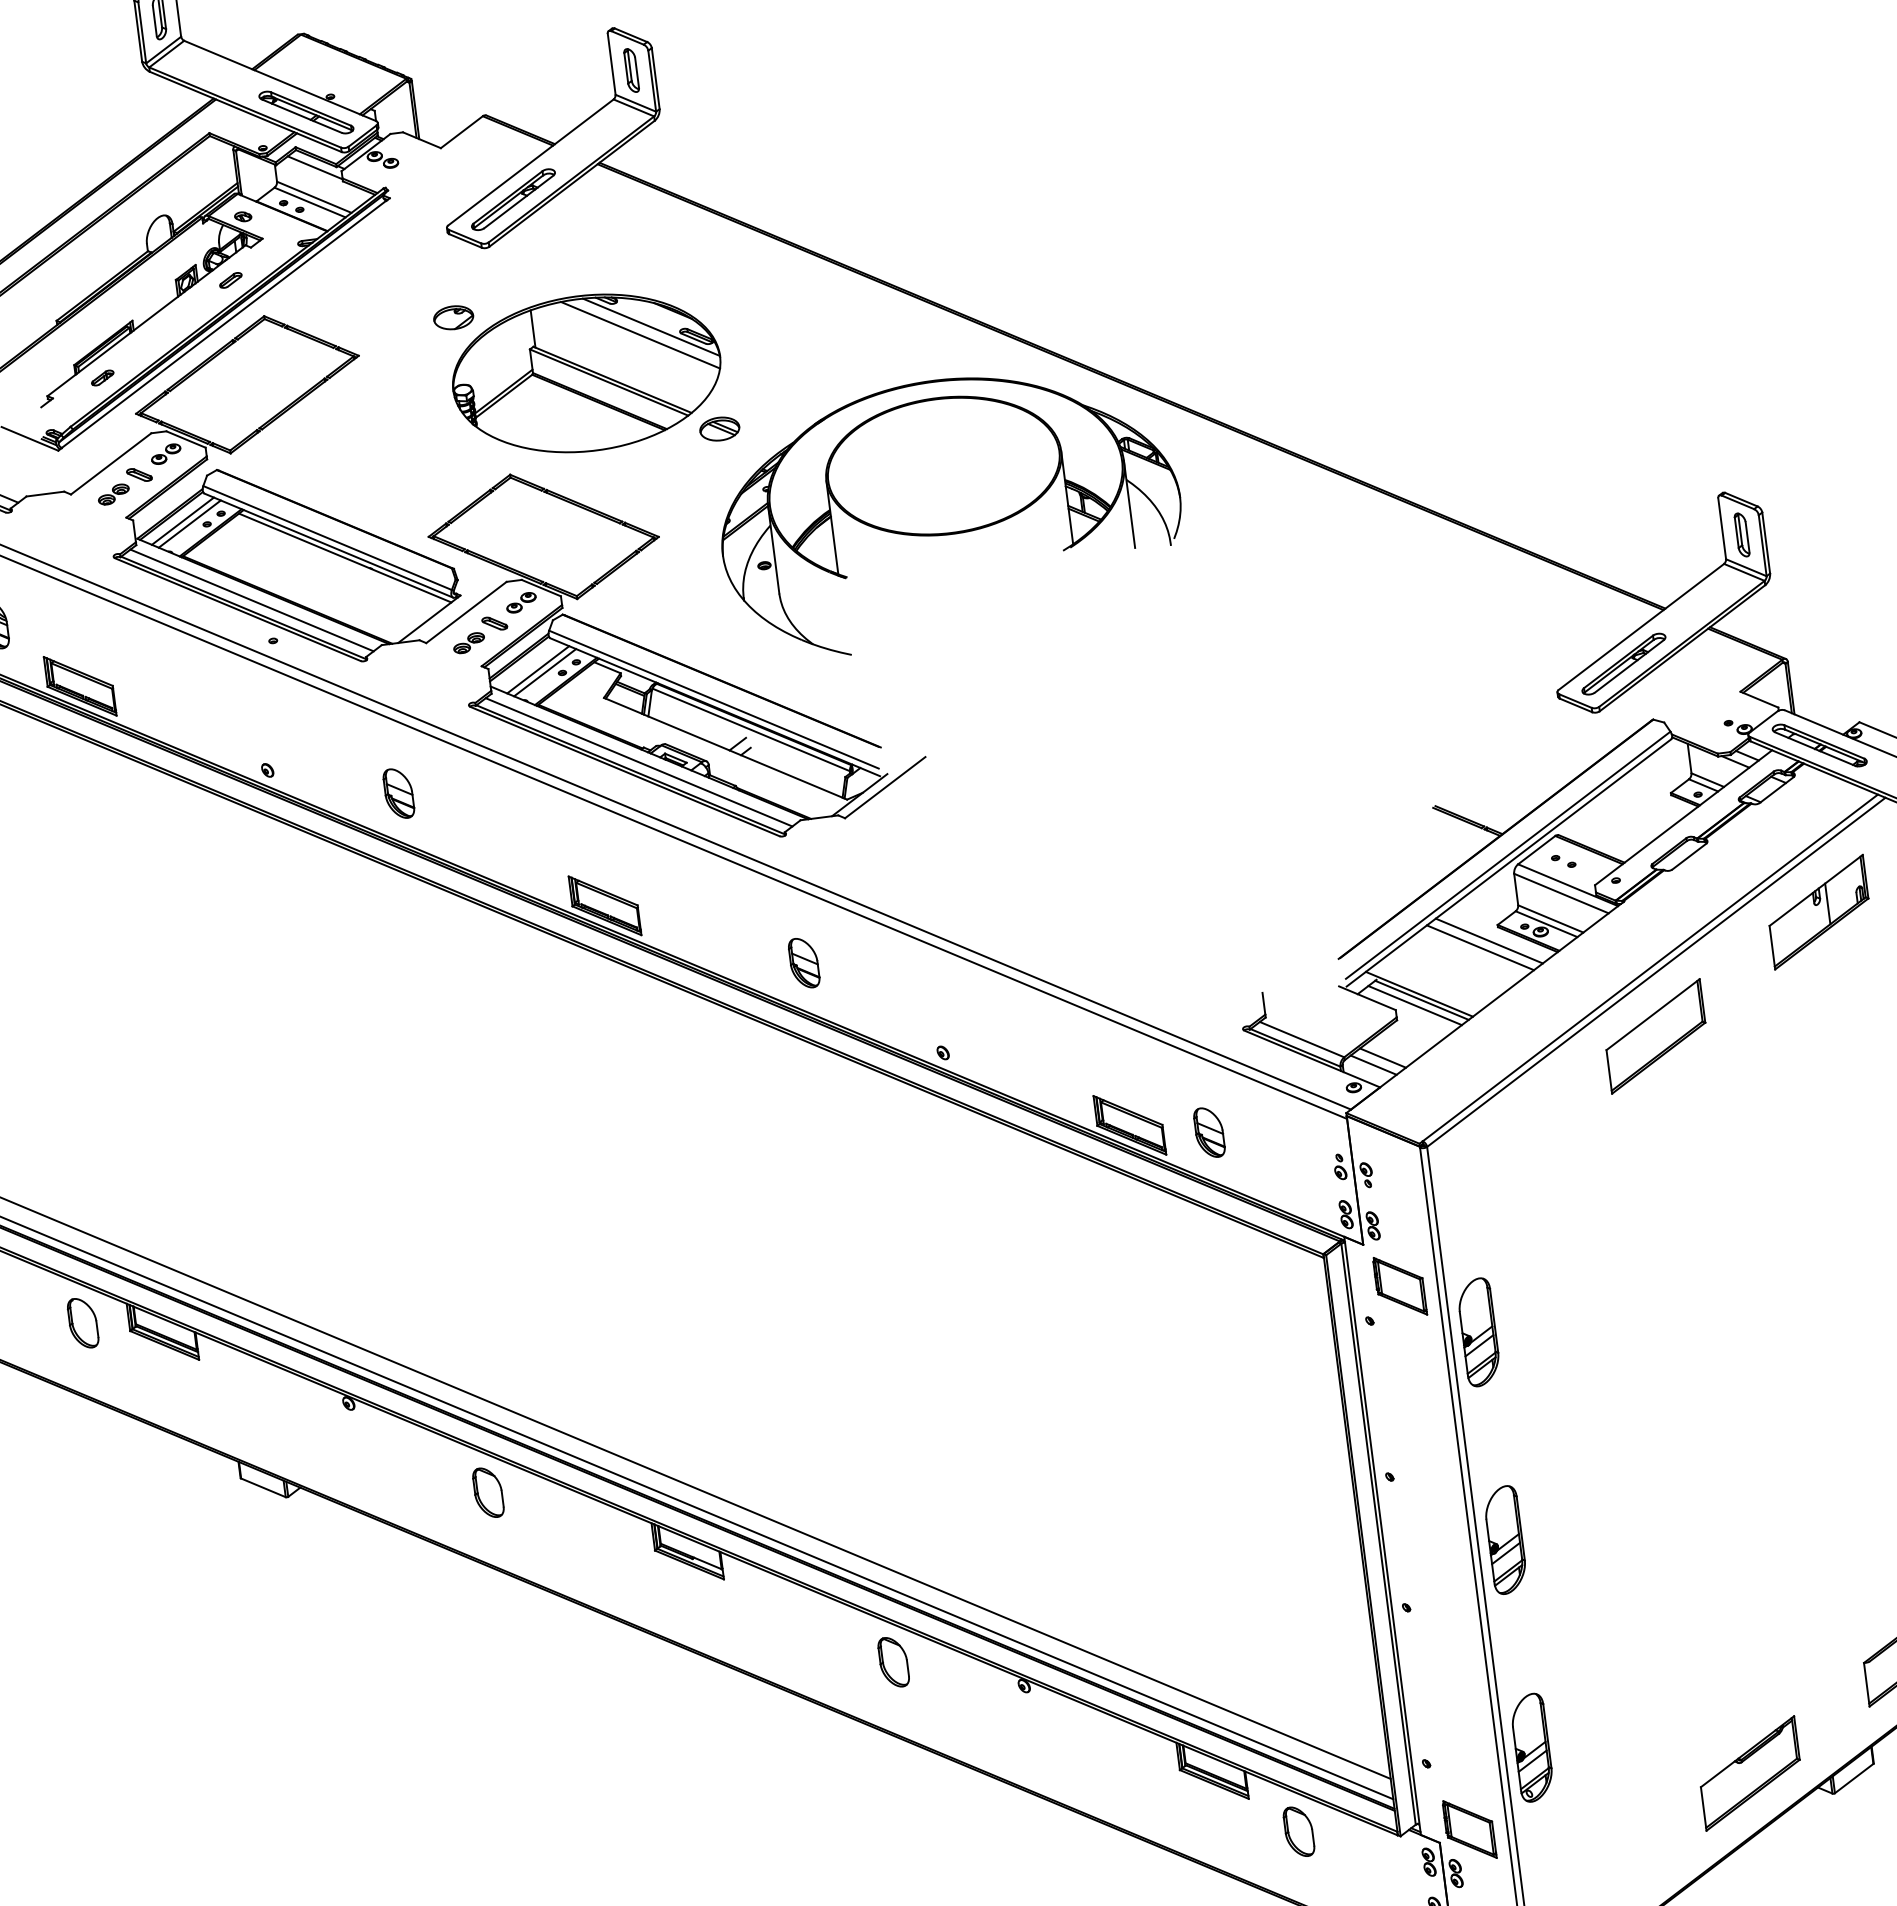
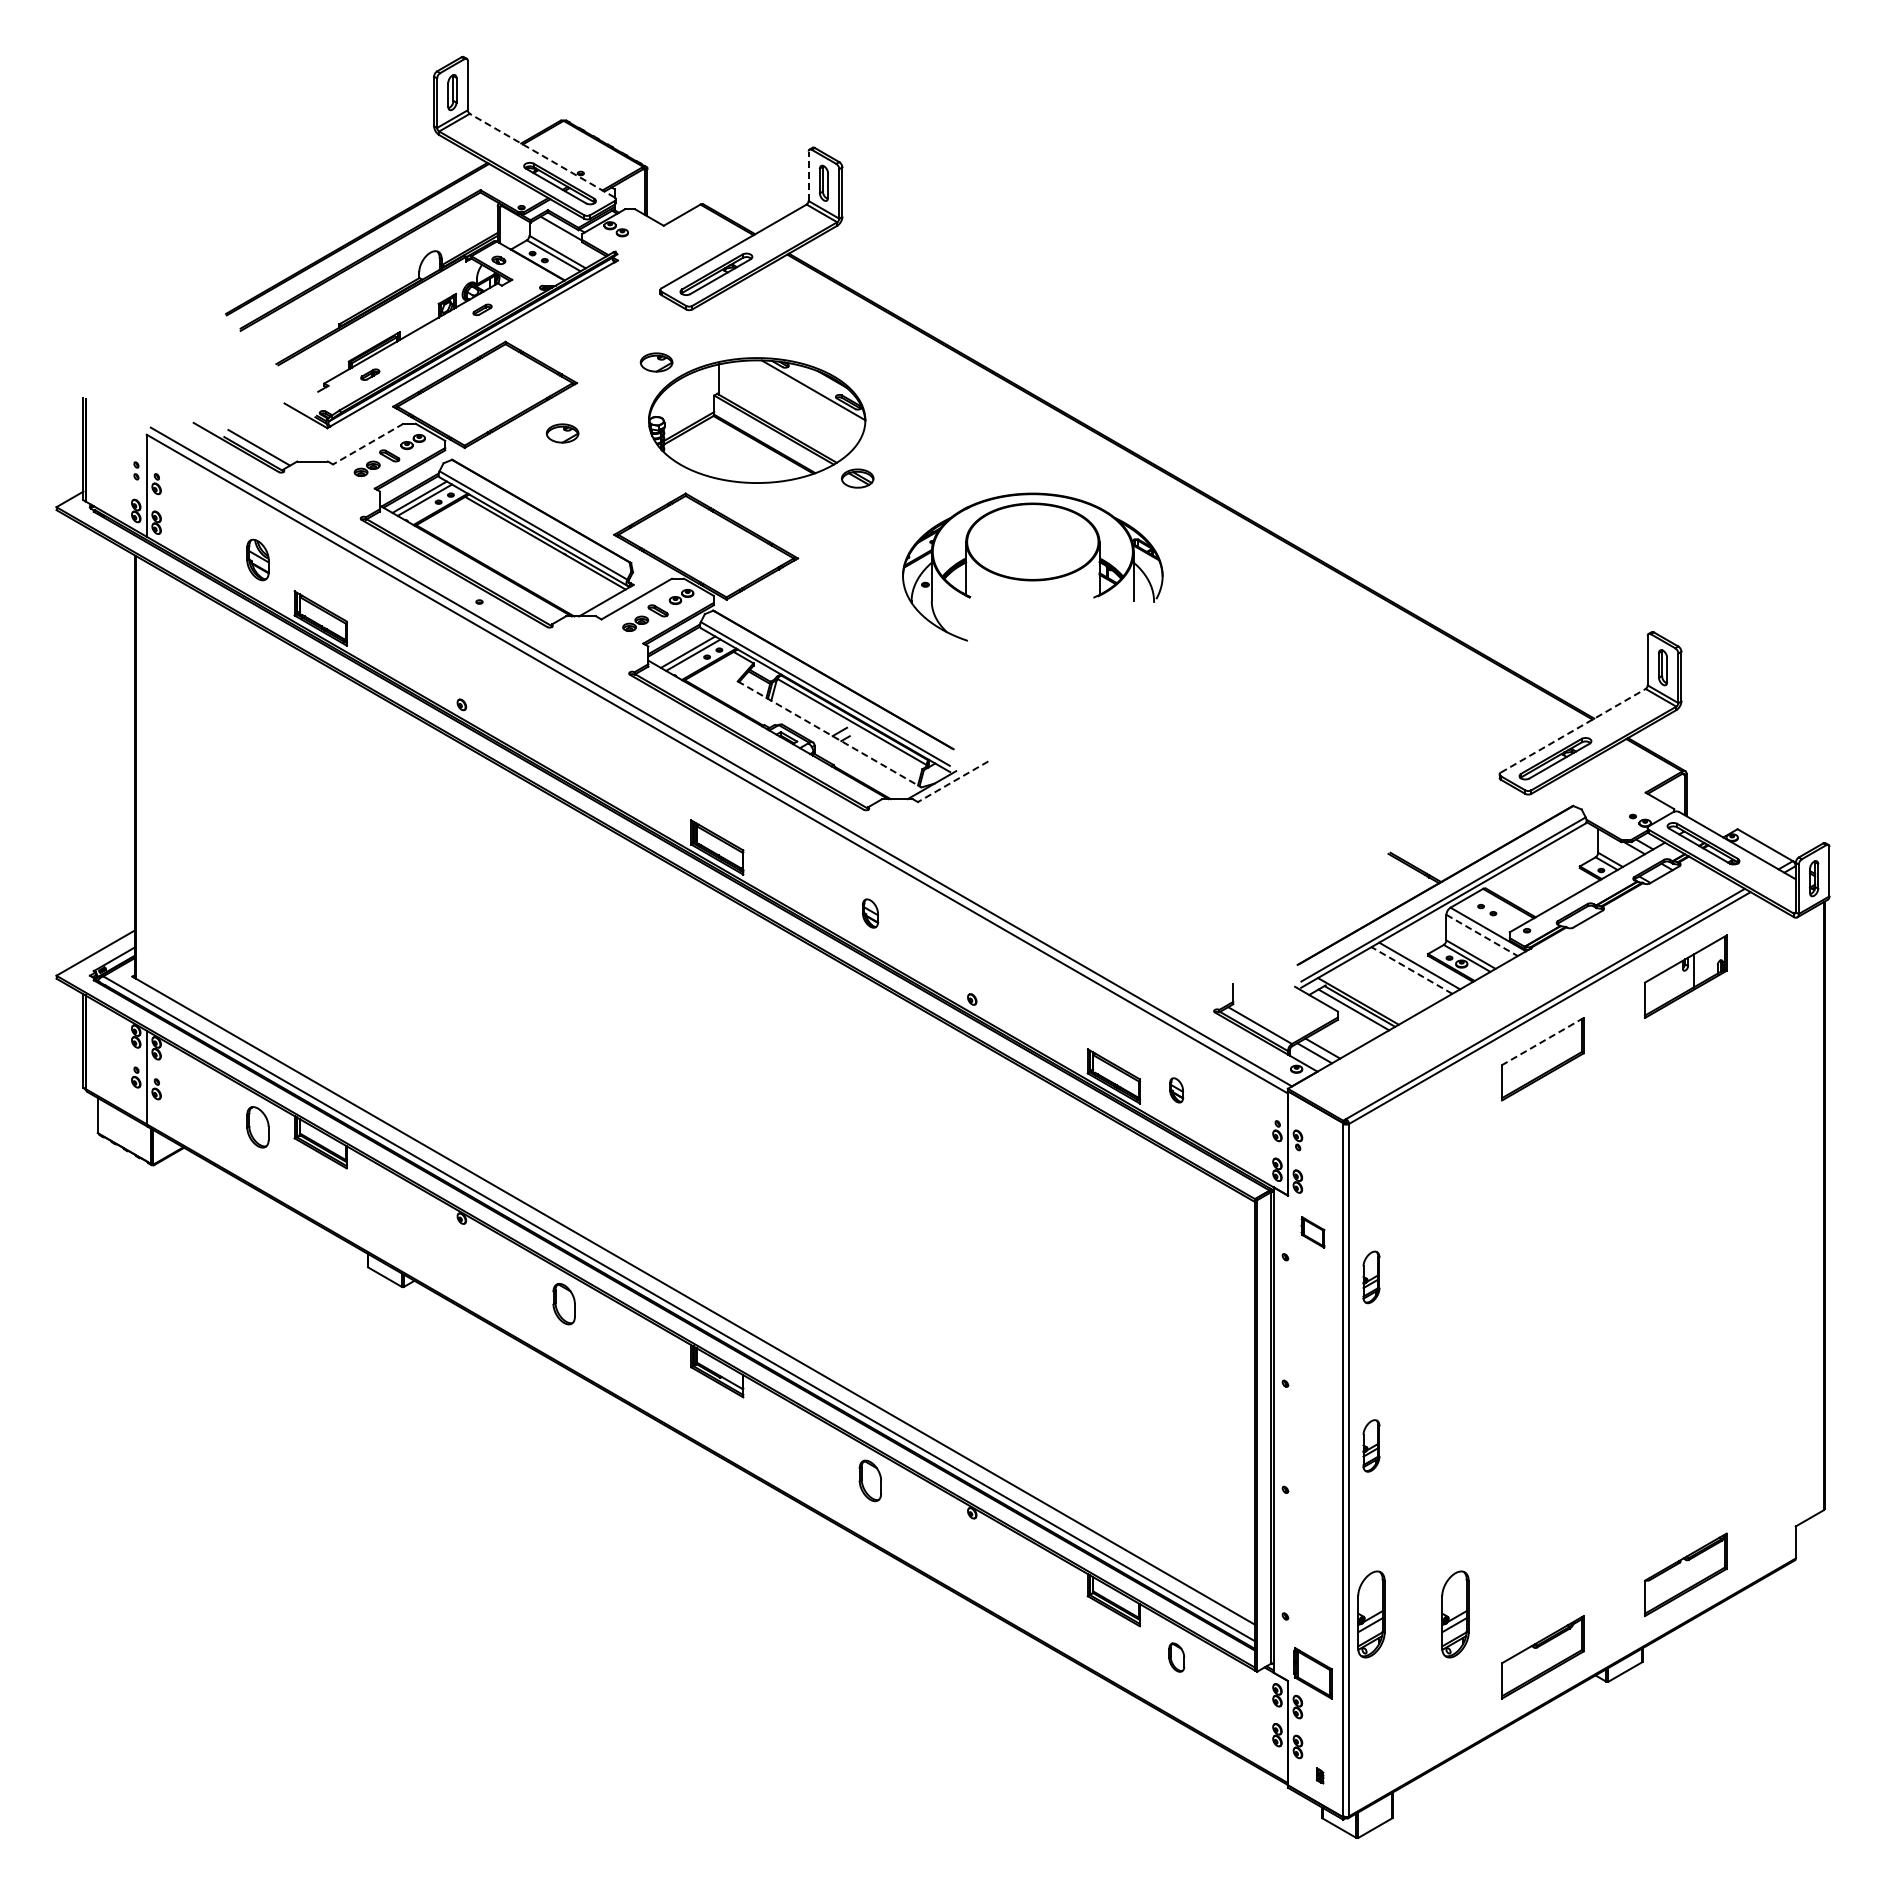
line: (611, 64) -> (808, 176), solid -> dashed
line: (280, 80) -> (542, 155), solid -> dashed
line: (639, 335) -> (803, 395), removed
part: (348, 420) -> (562, 433), added
line: (111, 464) -> (368, 444), solid -> dashed
part: (949, 511) -> (1032, 567), size x0.7
line: (251, 600) -> (466, 567), removed
line: (1641, 626) -> (1573, 730), solid -> dashed
line: (726, 748) -> (830, 734), solid -> dashed
line: (639, 762) -> (759, 736), removed
line: (885, 787) -> (953, 781), solid -> dashed
part: (399, 793) -> (564, 736), removed
line: (1561, 893) -> (1482, 935), solid -> dashed
line: (1479, 947) -> (1411, 970), solid -> dashed
part: (804, 963) -> (870, 913), size x0.7
line: (1652, 1014) -> (1542, 1041), solid -> dashed
part: (1209, 1132) -> (1176, 1090), size x0.6
part: (1399, 1286) -> (1312, 1232), size x0.6
part: (1479, 1332) -> (1371, 1277), size x0.6
part: (1505, 1539) -> (1371, 1445), size x0.6
part: (1635, 1734) -> (1455, 1614), added
part: (1298, 1831) -> (1176, 1657), size x0.7

